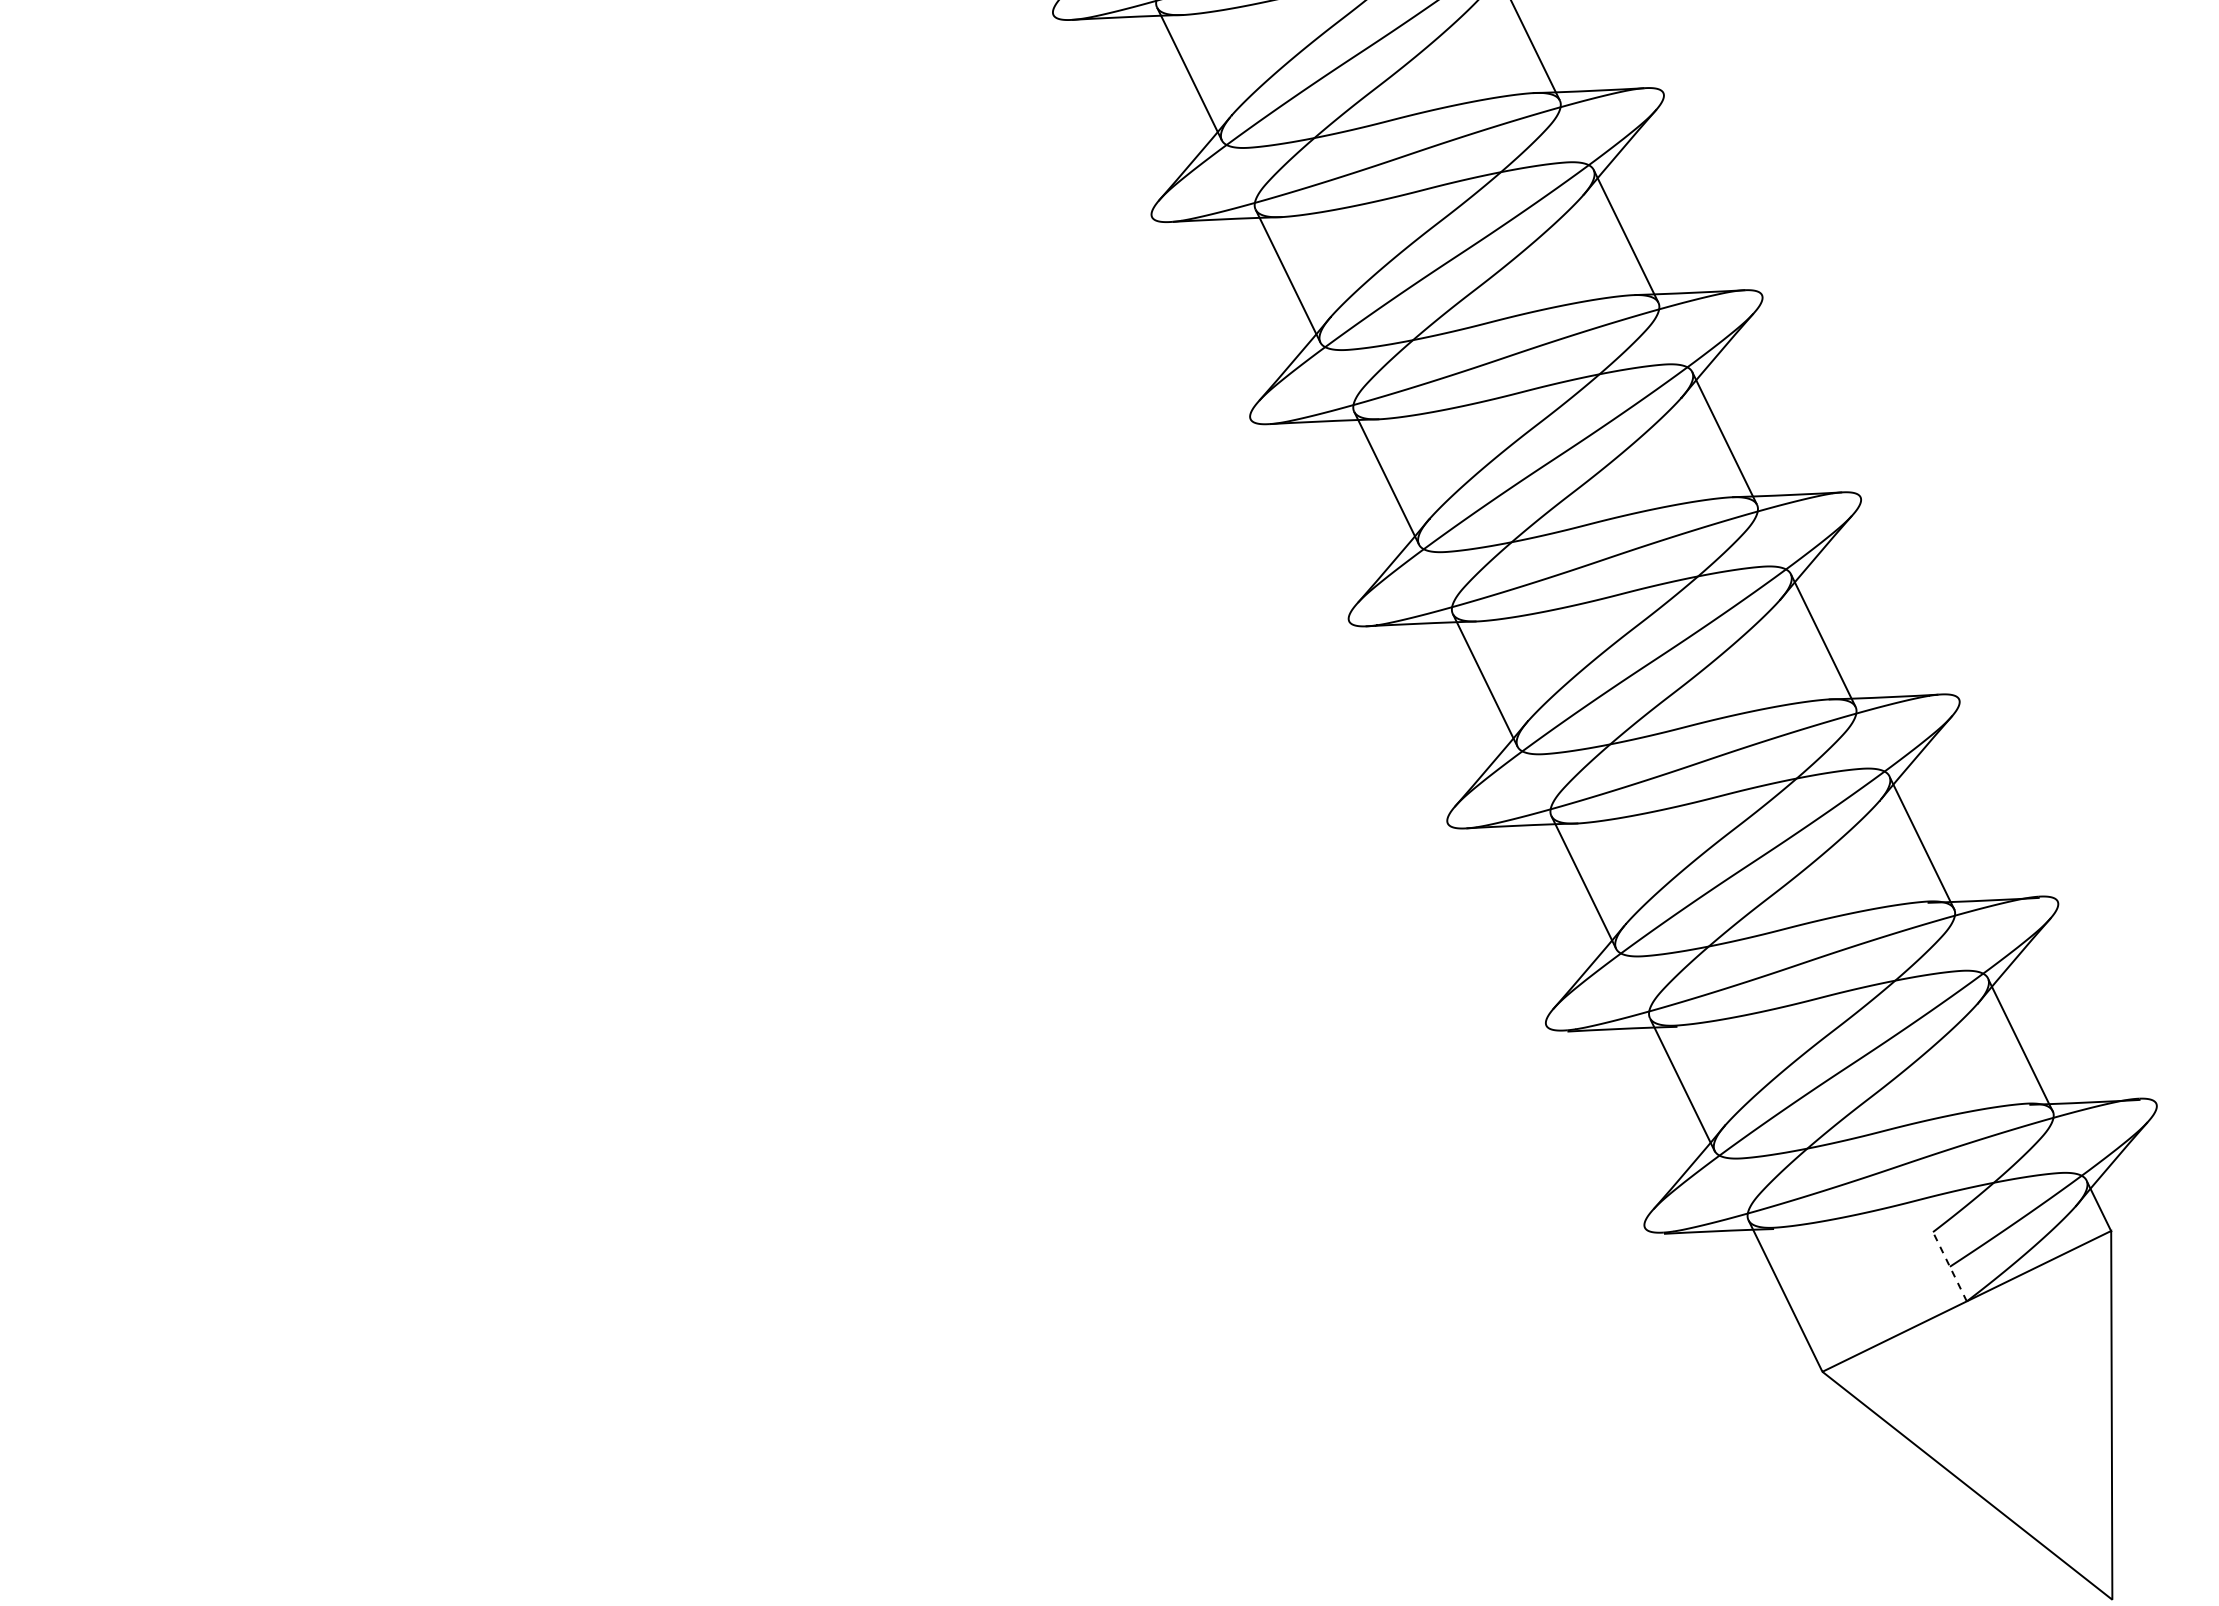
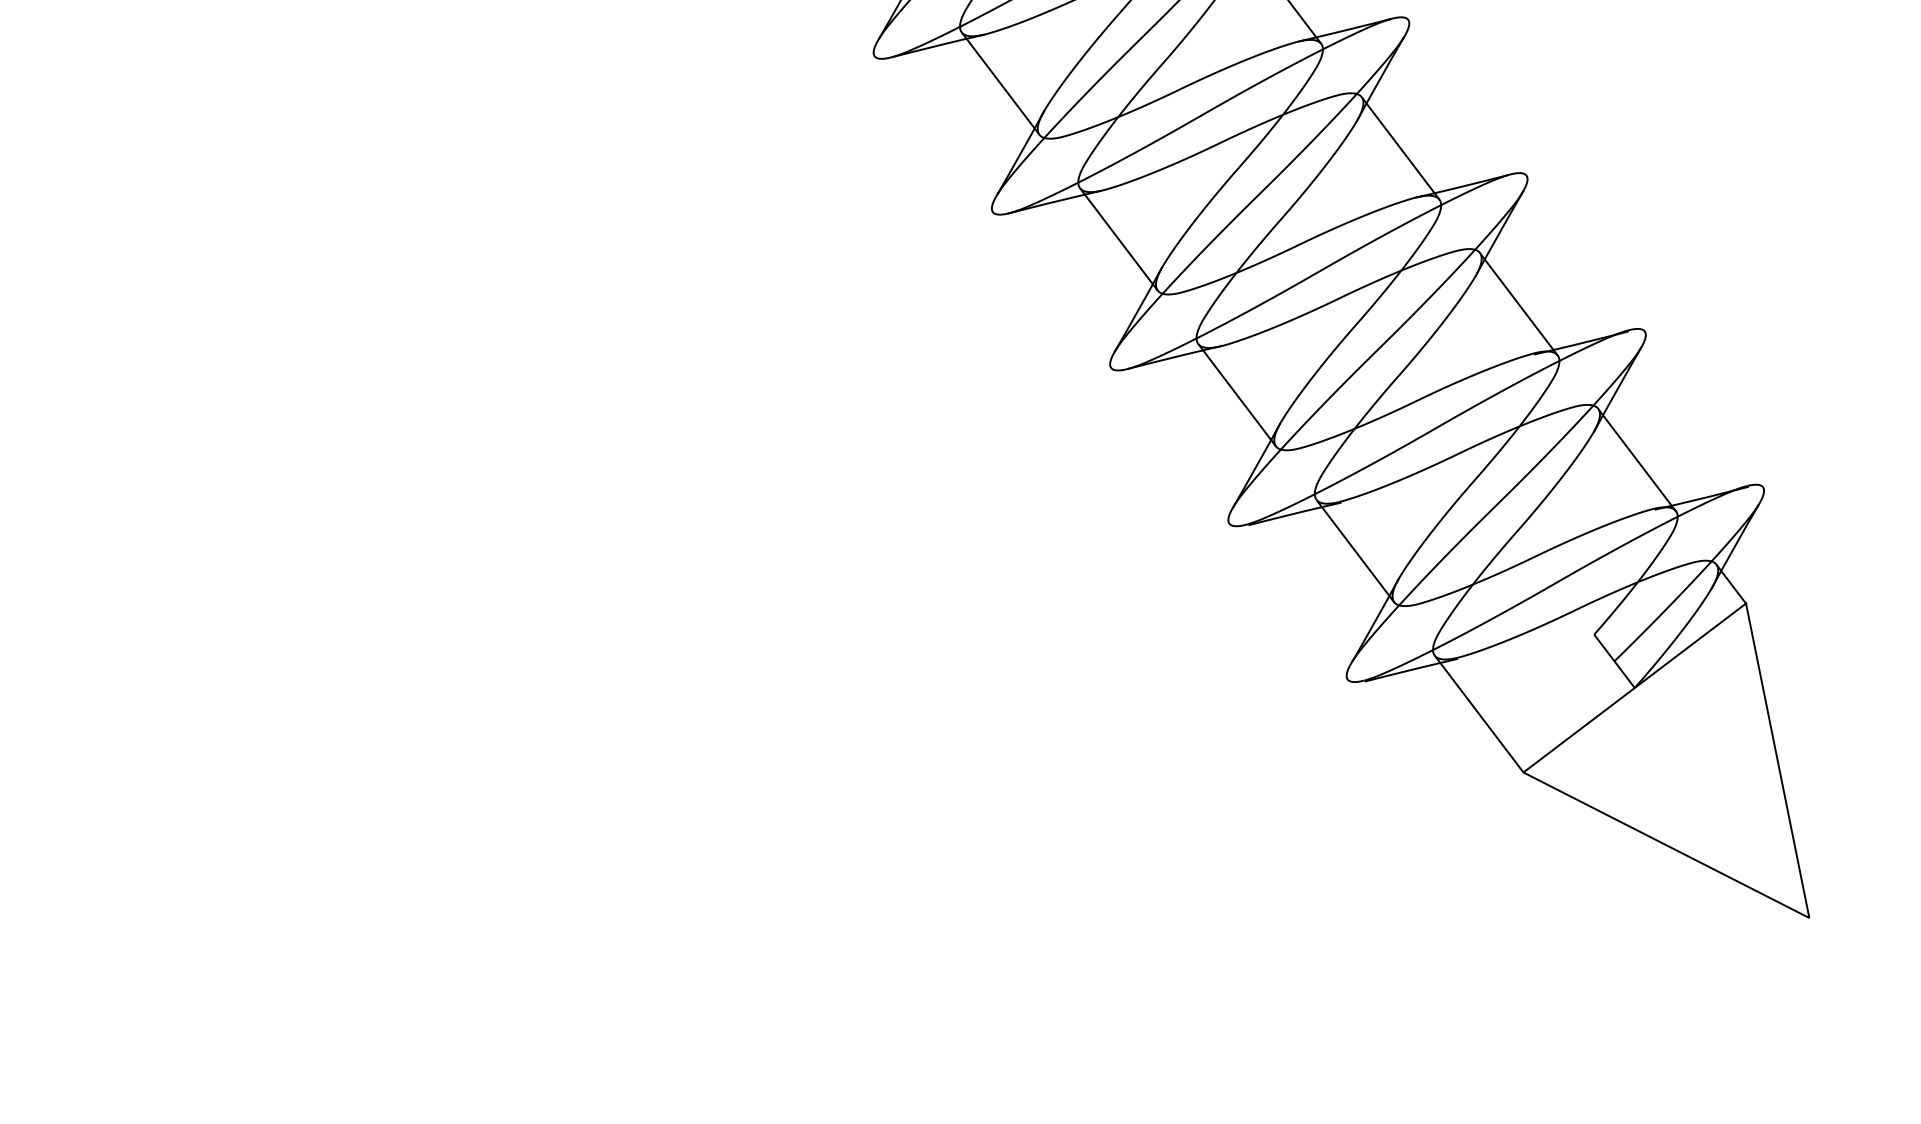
line: (1949, 1266) -> (1614, 661), dashed -> solid

